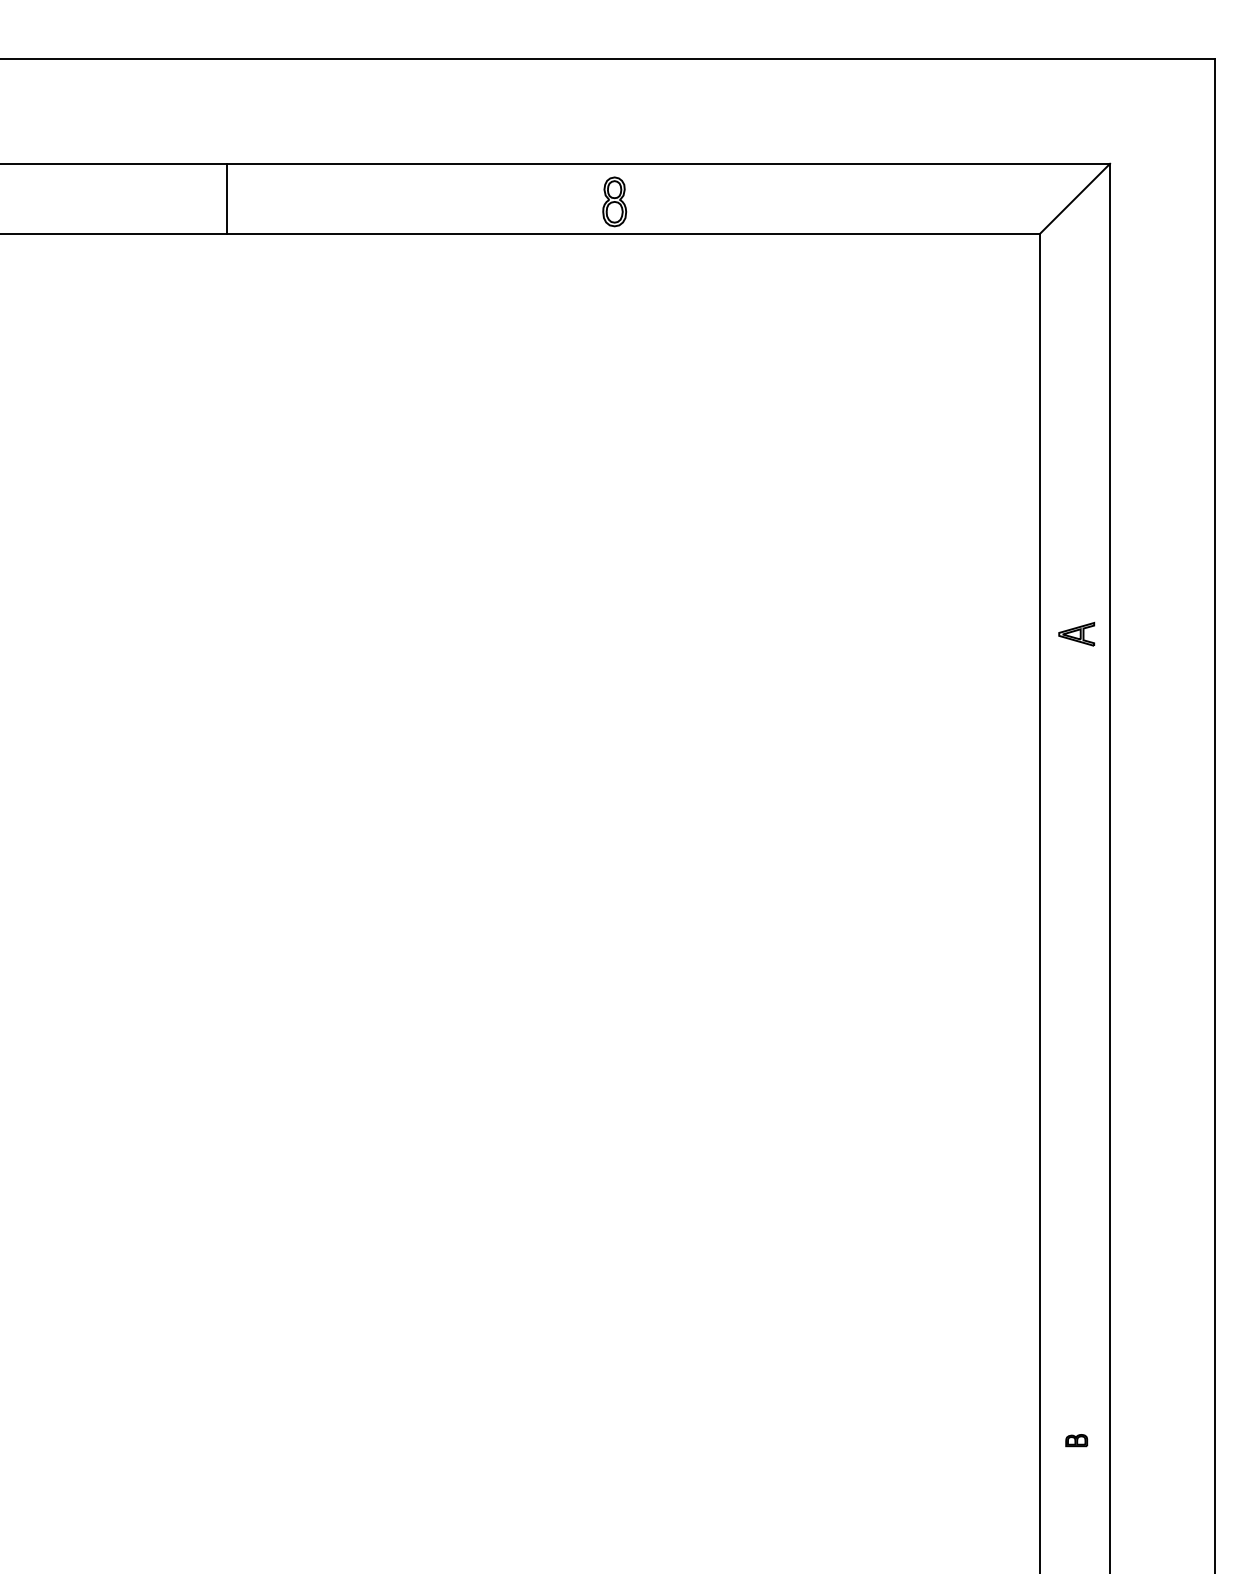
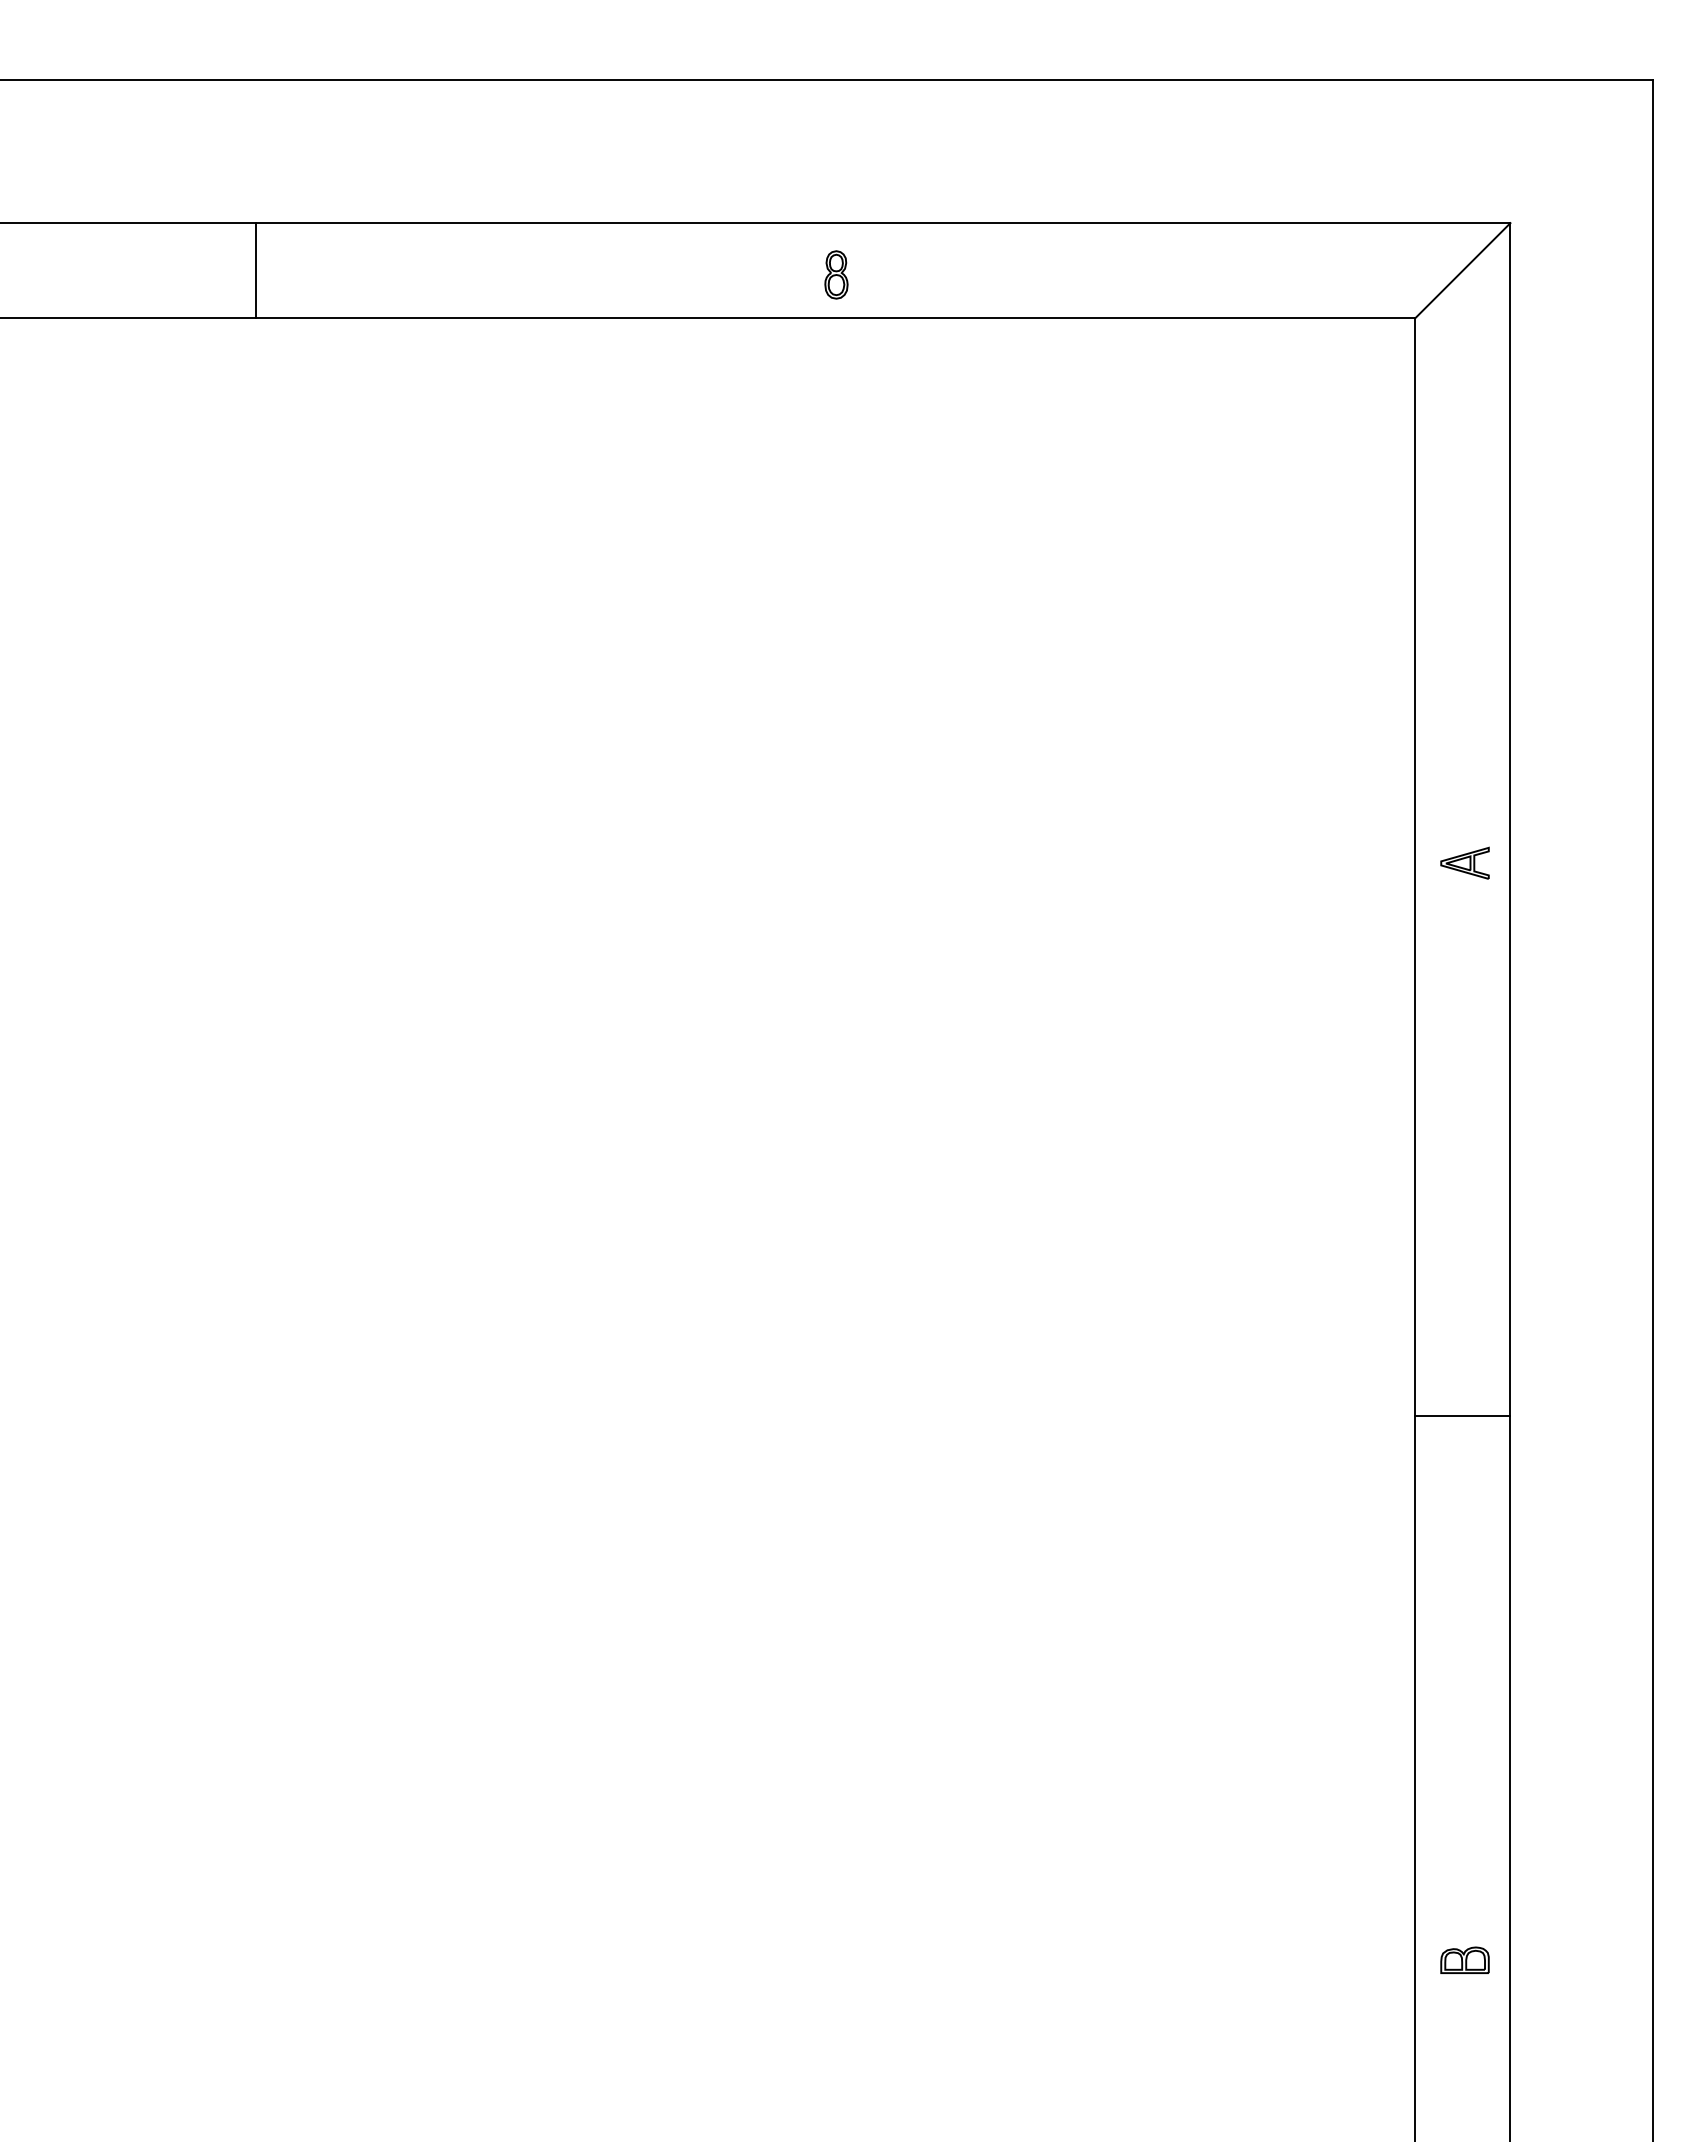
line: (227, 198) -> (256, 270), moved
part: (614, 201) -> (836, 274), size x0.71
line: (1074, 1040) -> (1462, 1416), added
part: (1076, 1440) -> (1464, 1959), size x1.67

